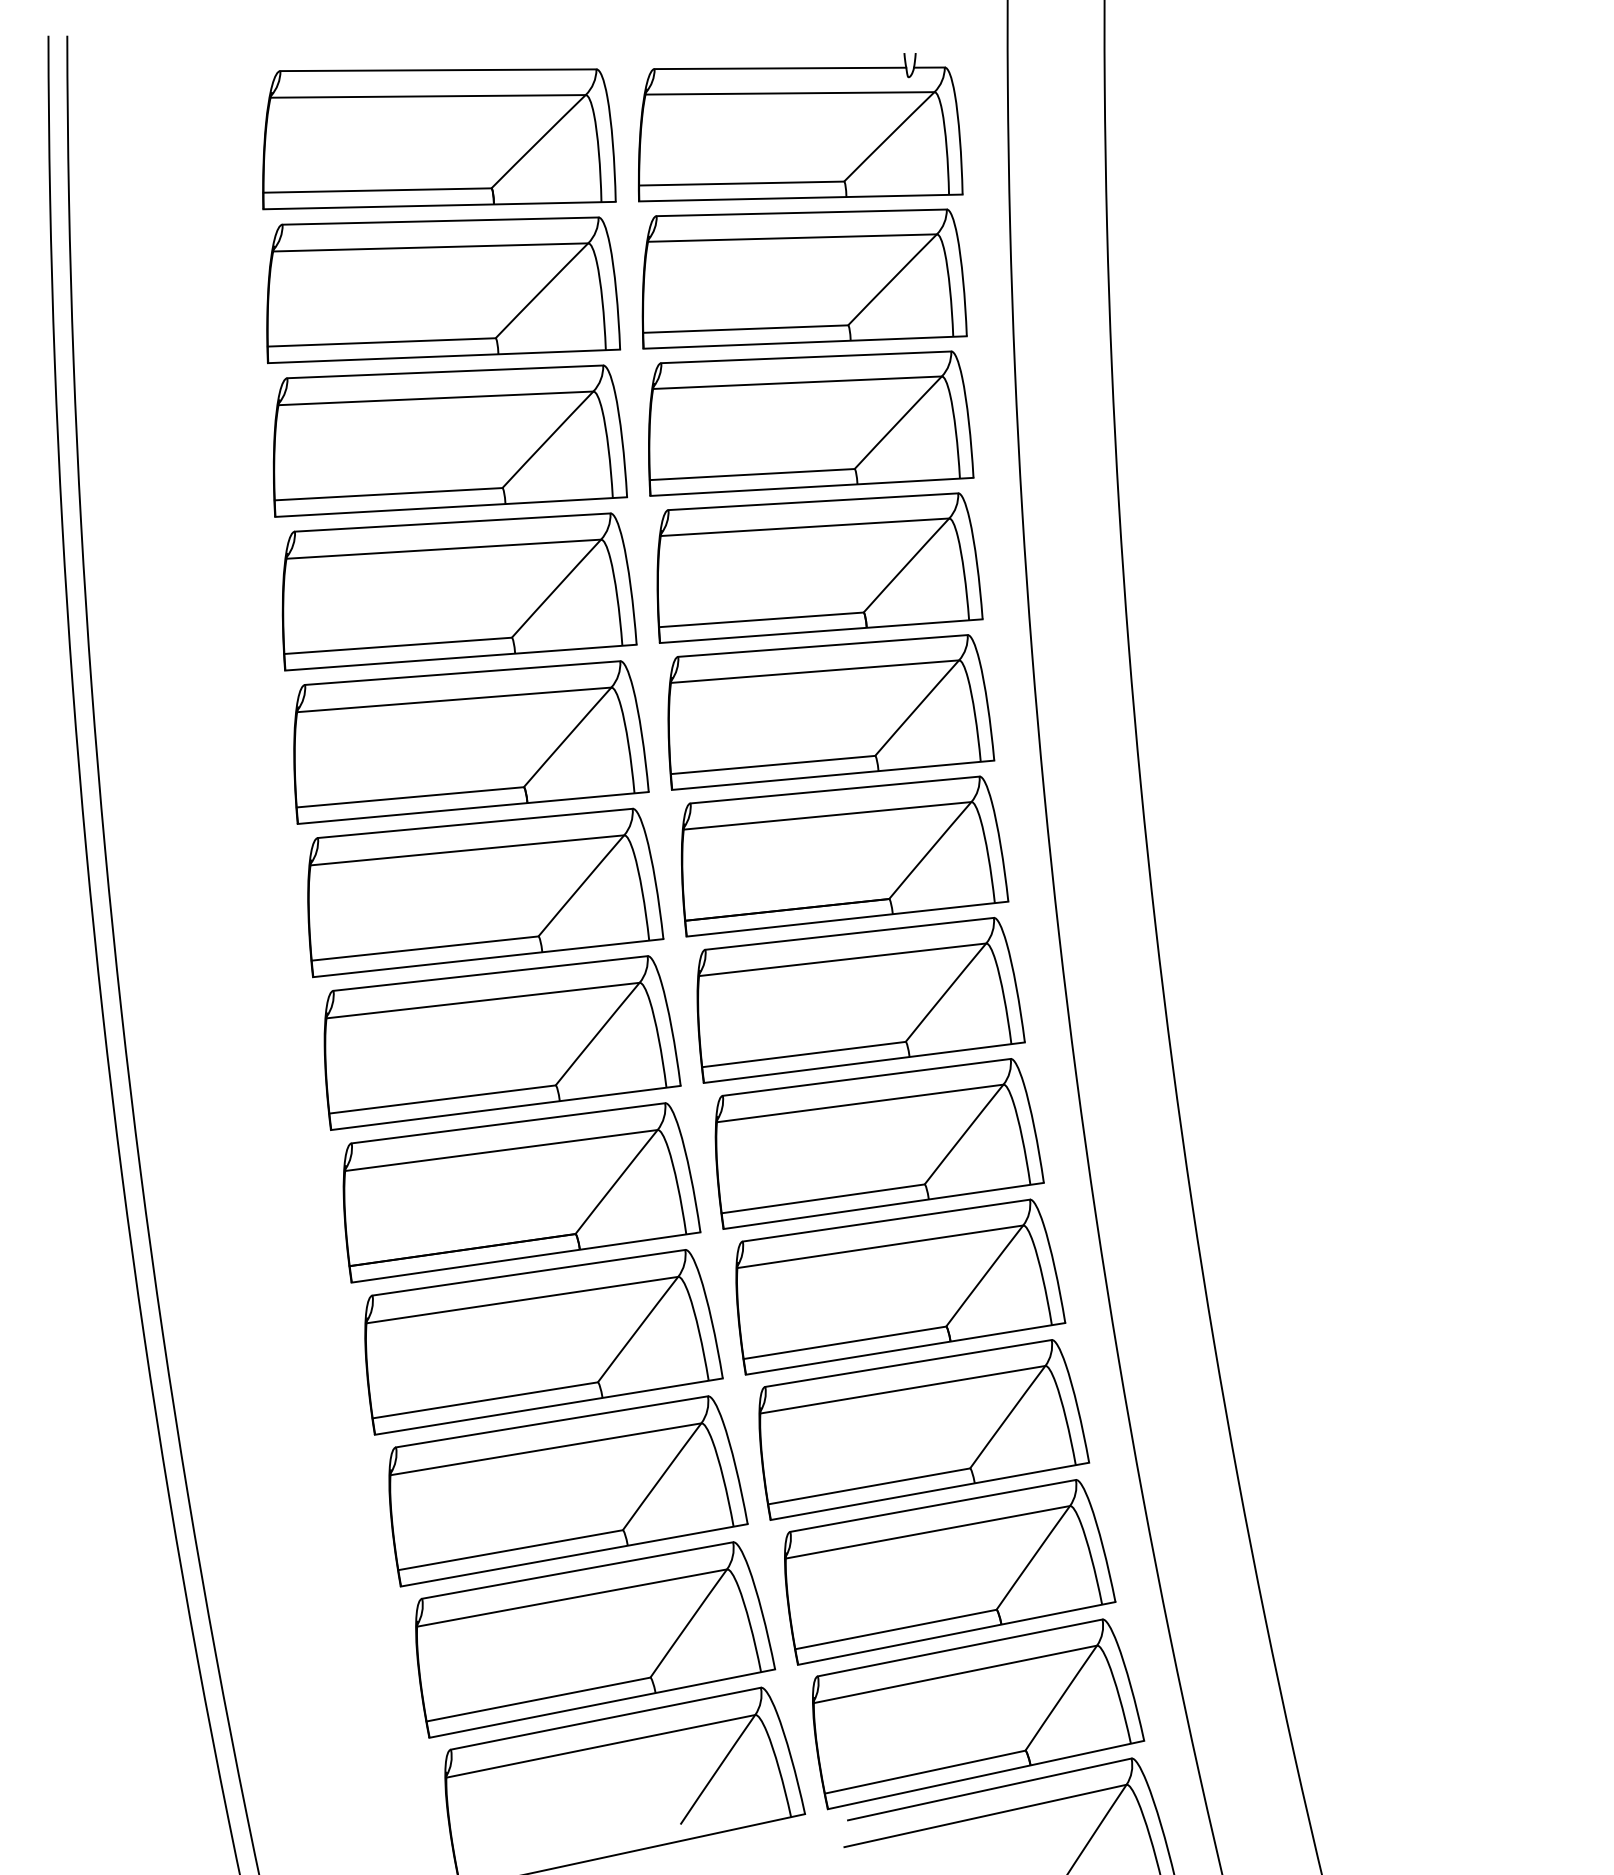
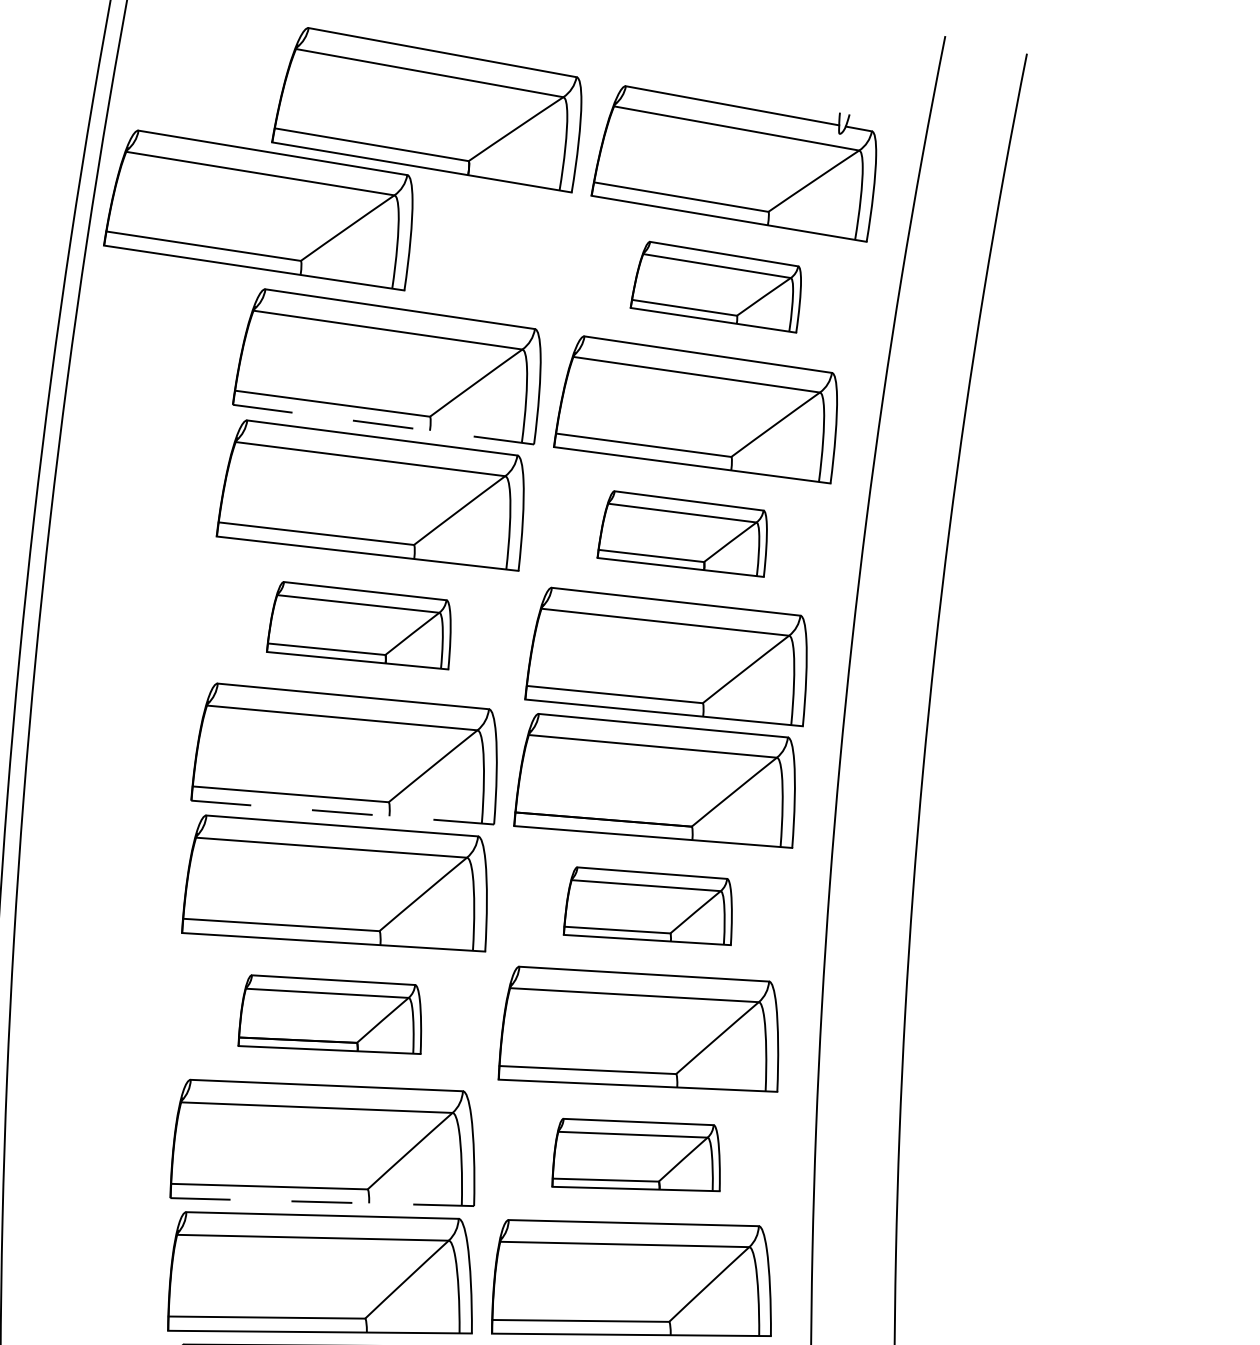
part: (804, 278) -> (719, 287), size x0.6
part: (443, 290) -> (264, 212), moved
line: (450, 507) -> (382, 424), solid -> dashed
part: (819, 567) -> (685, 534), size x0.6
part: (471, 742) -> (363, 627), size x0.6
line: (487, 958) -> (342, 812), solid -> dashed
part: (860, 1000) -> (651, 908), size x0.6
part: (521, 1192) -> (333, 1016), size x0.6
part: (900, 1286) -> (639, 1156), size x0.6
line: (548, 1406) -> (322, 1201), solid -> dashed

